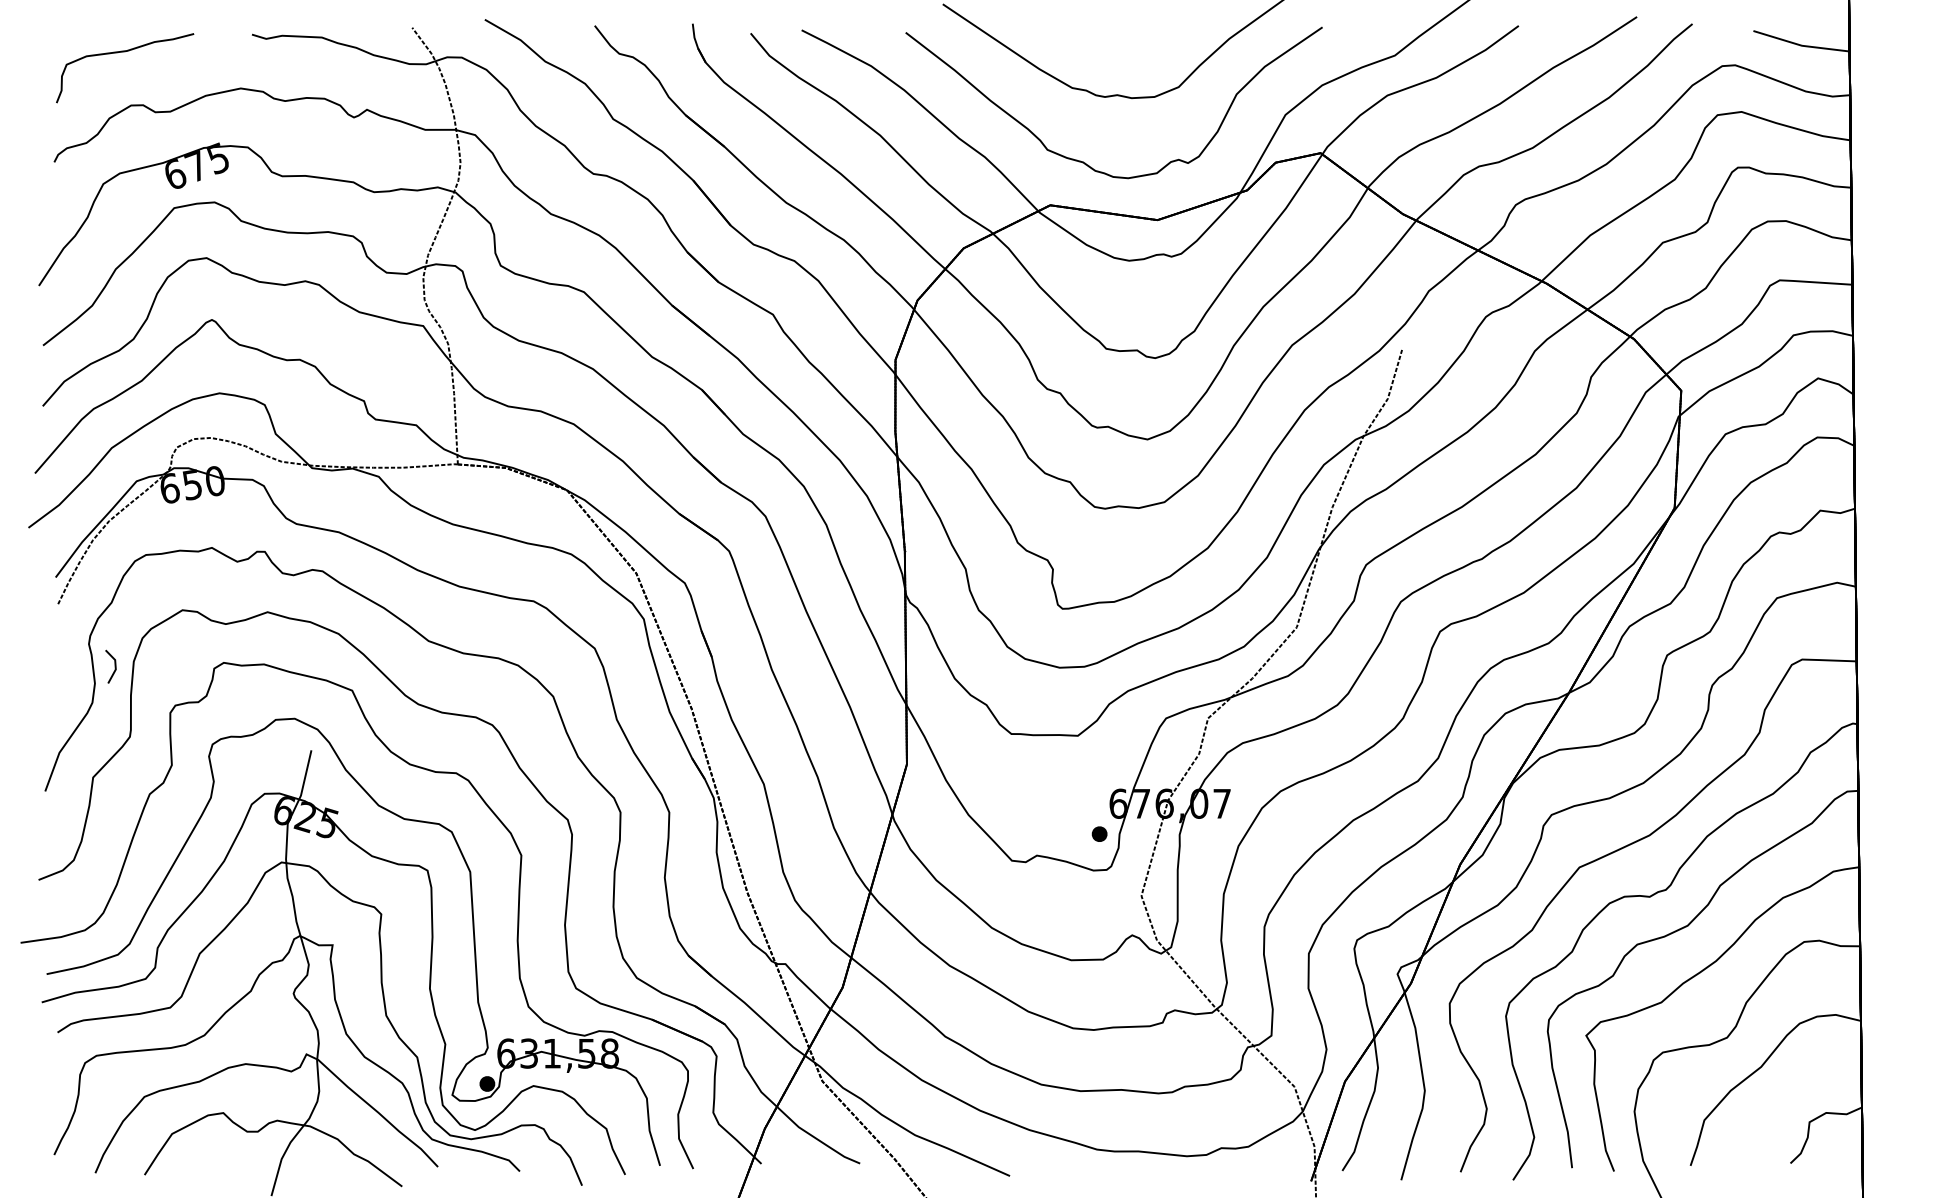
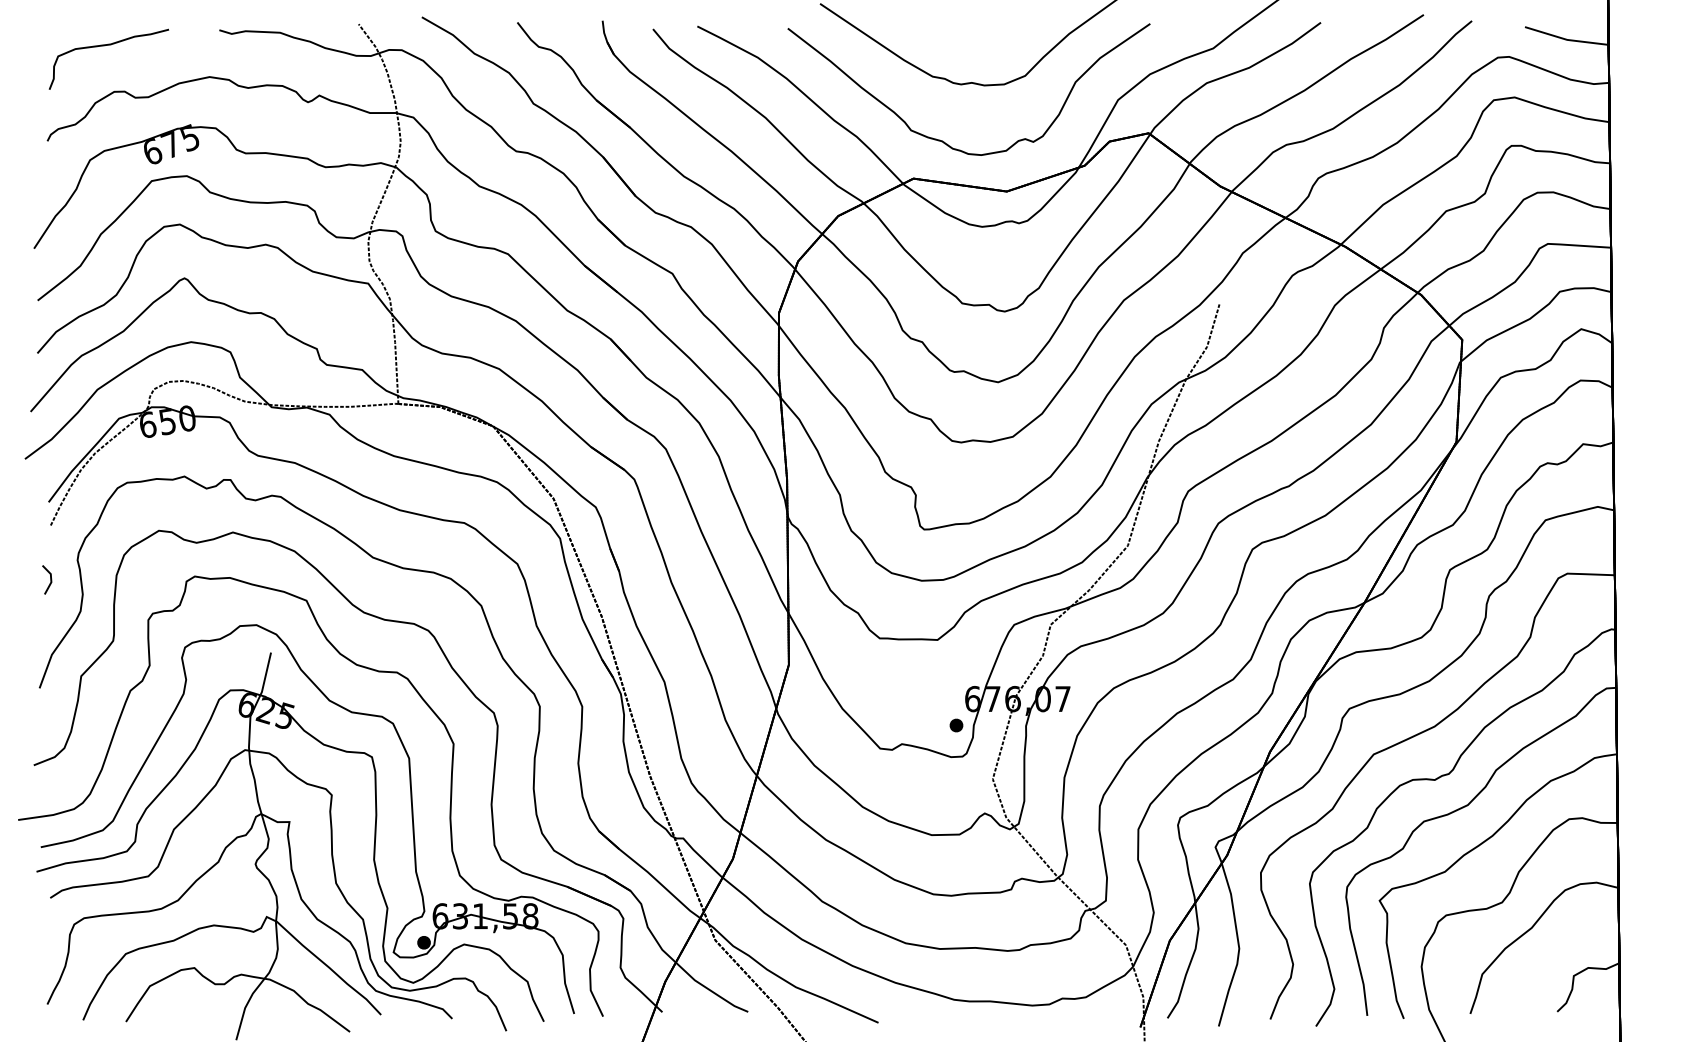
line: (114, 666) -> (50, 579), moved

